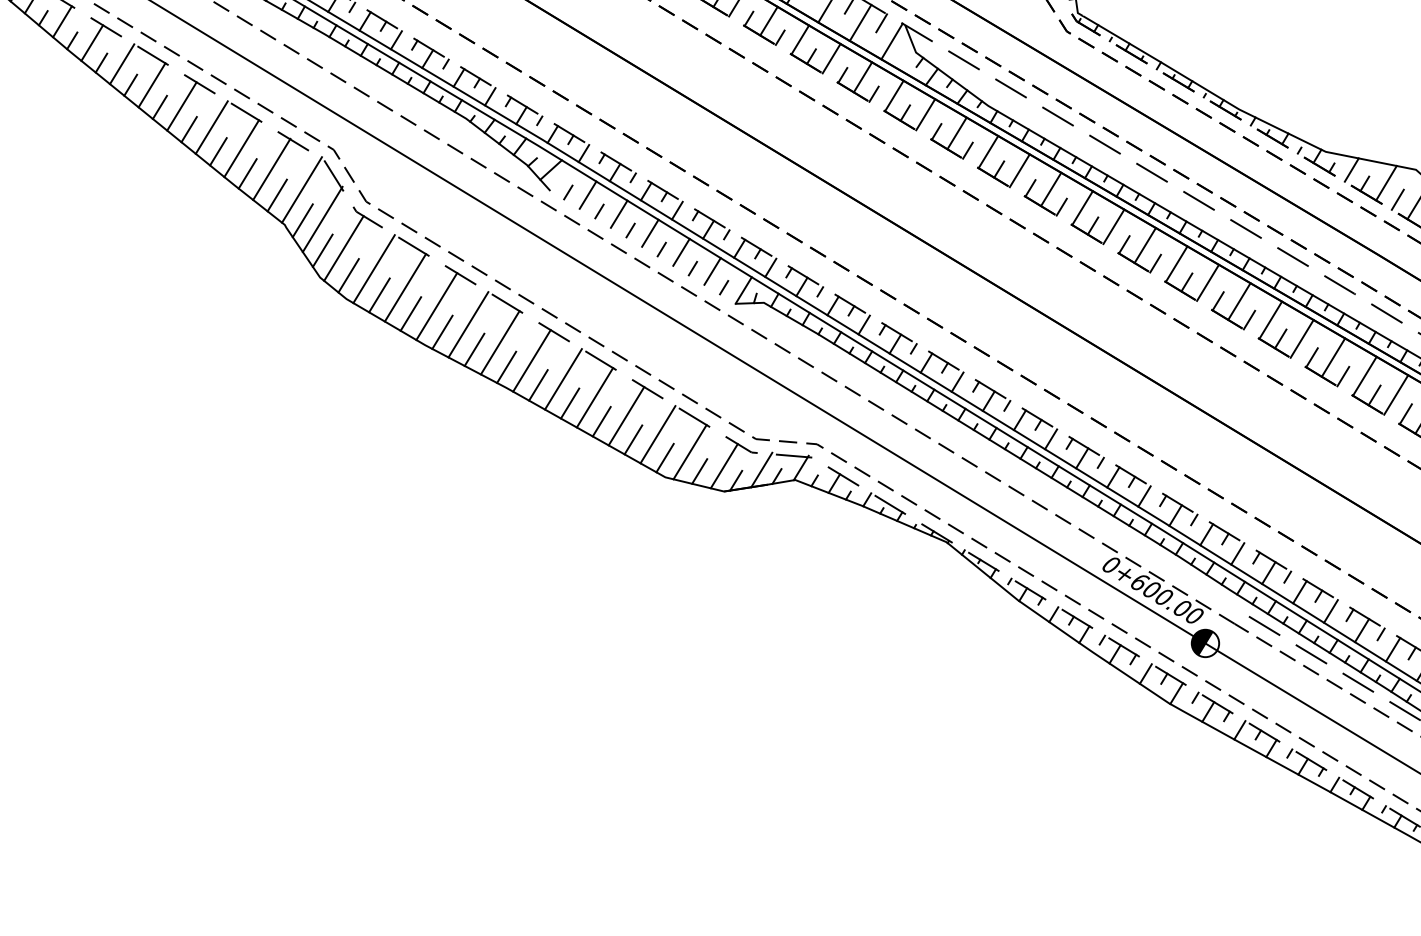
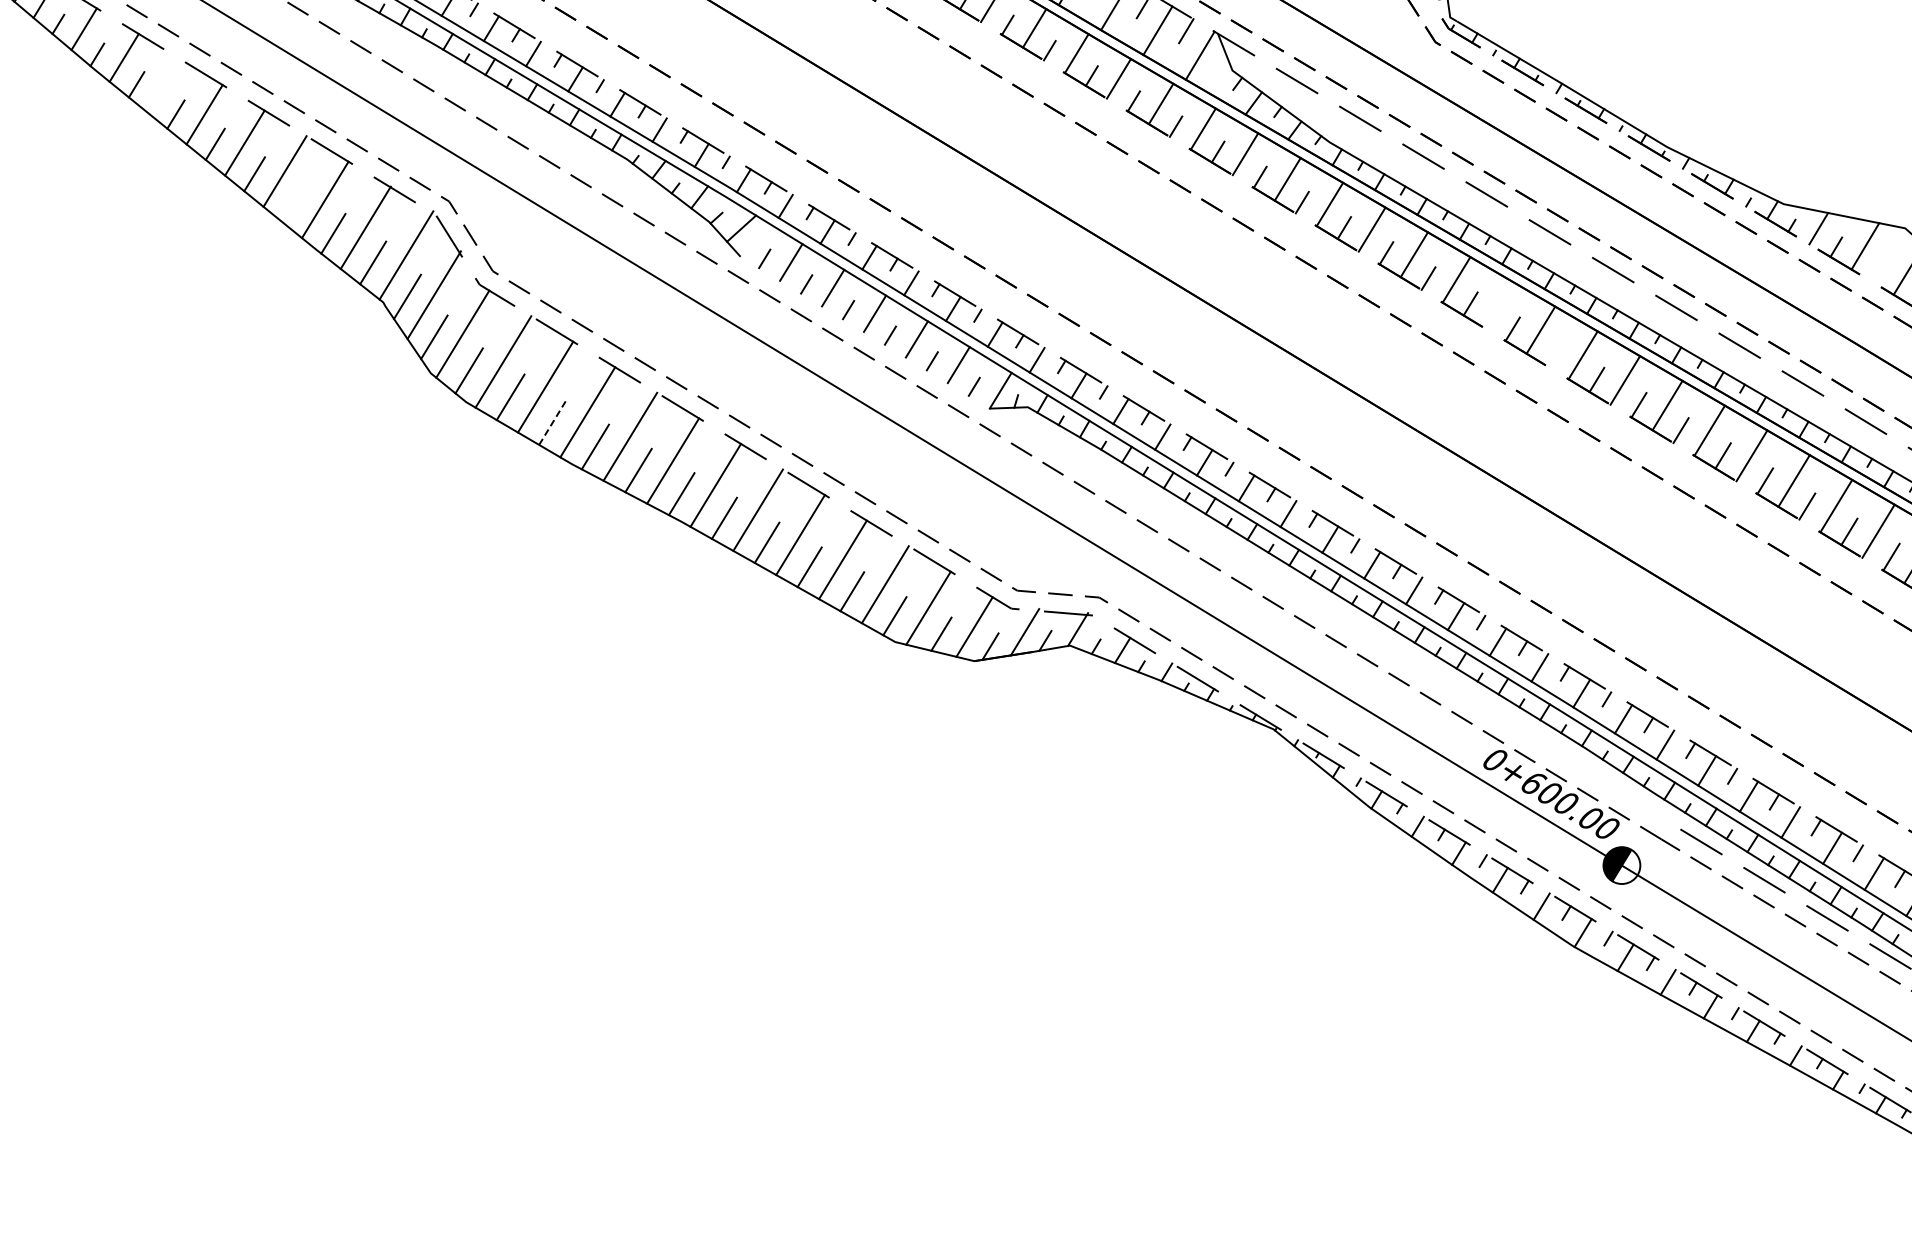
line: (122, 64) -> (164, 86), removed
line: (218, 151) -> (293, 203), removed
line: (1397, 199) -> (1880, 268), removed
line: (1113, 226) -> (1498, 304), removed
line: (1155, 263) -> (1554, 354), removed
line: (411, 313) -> (553, 421), solid -> dashed

